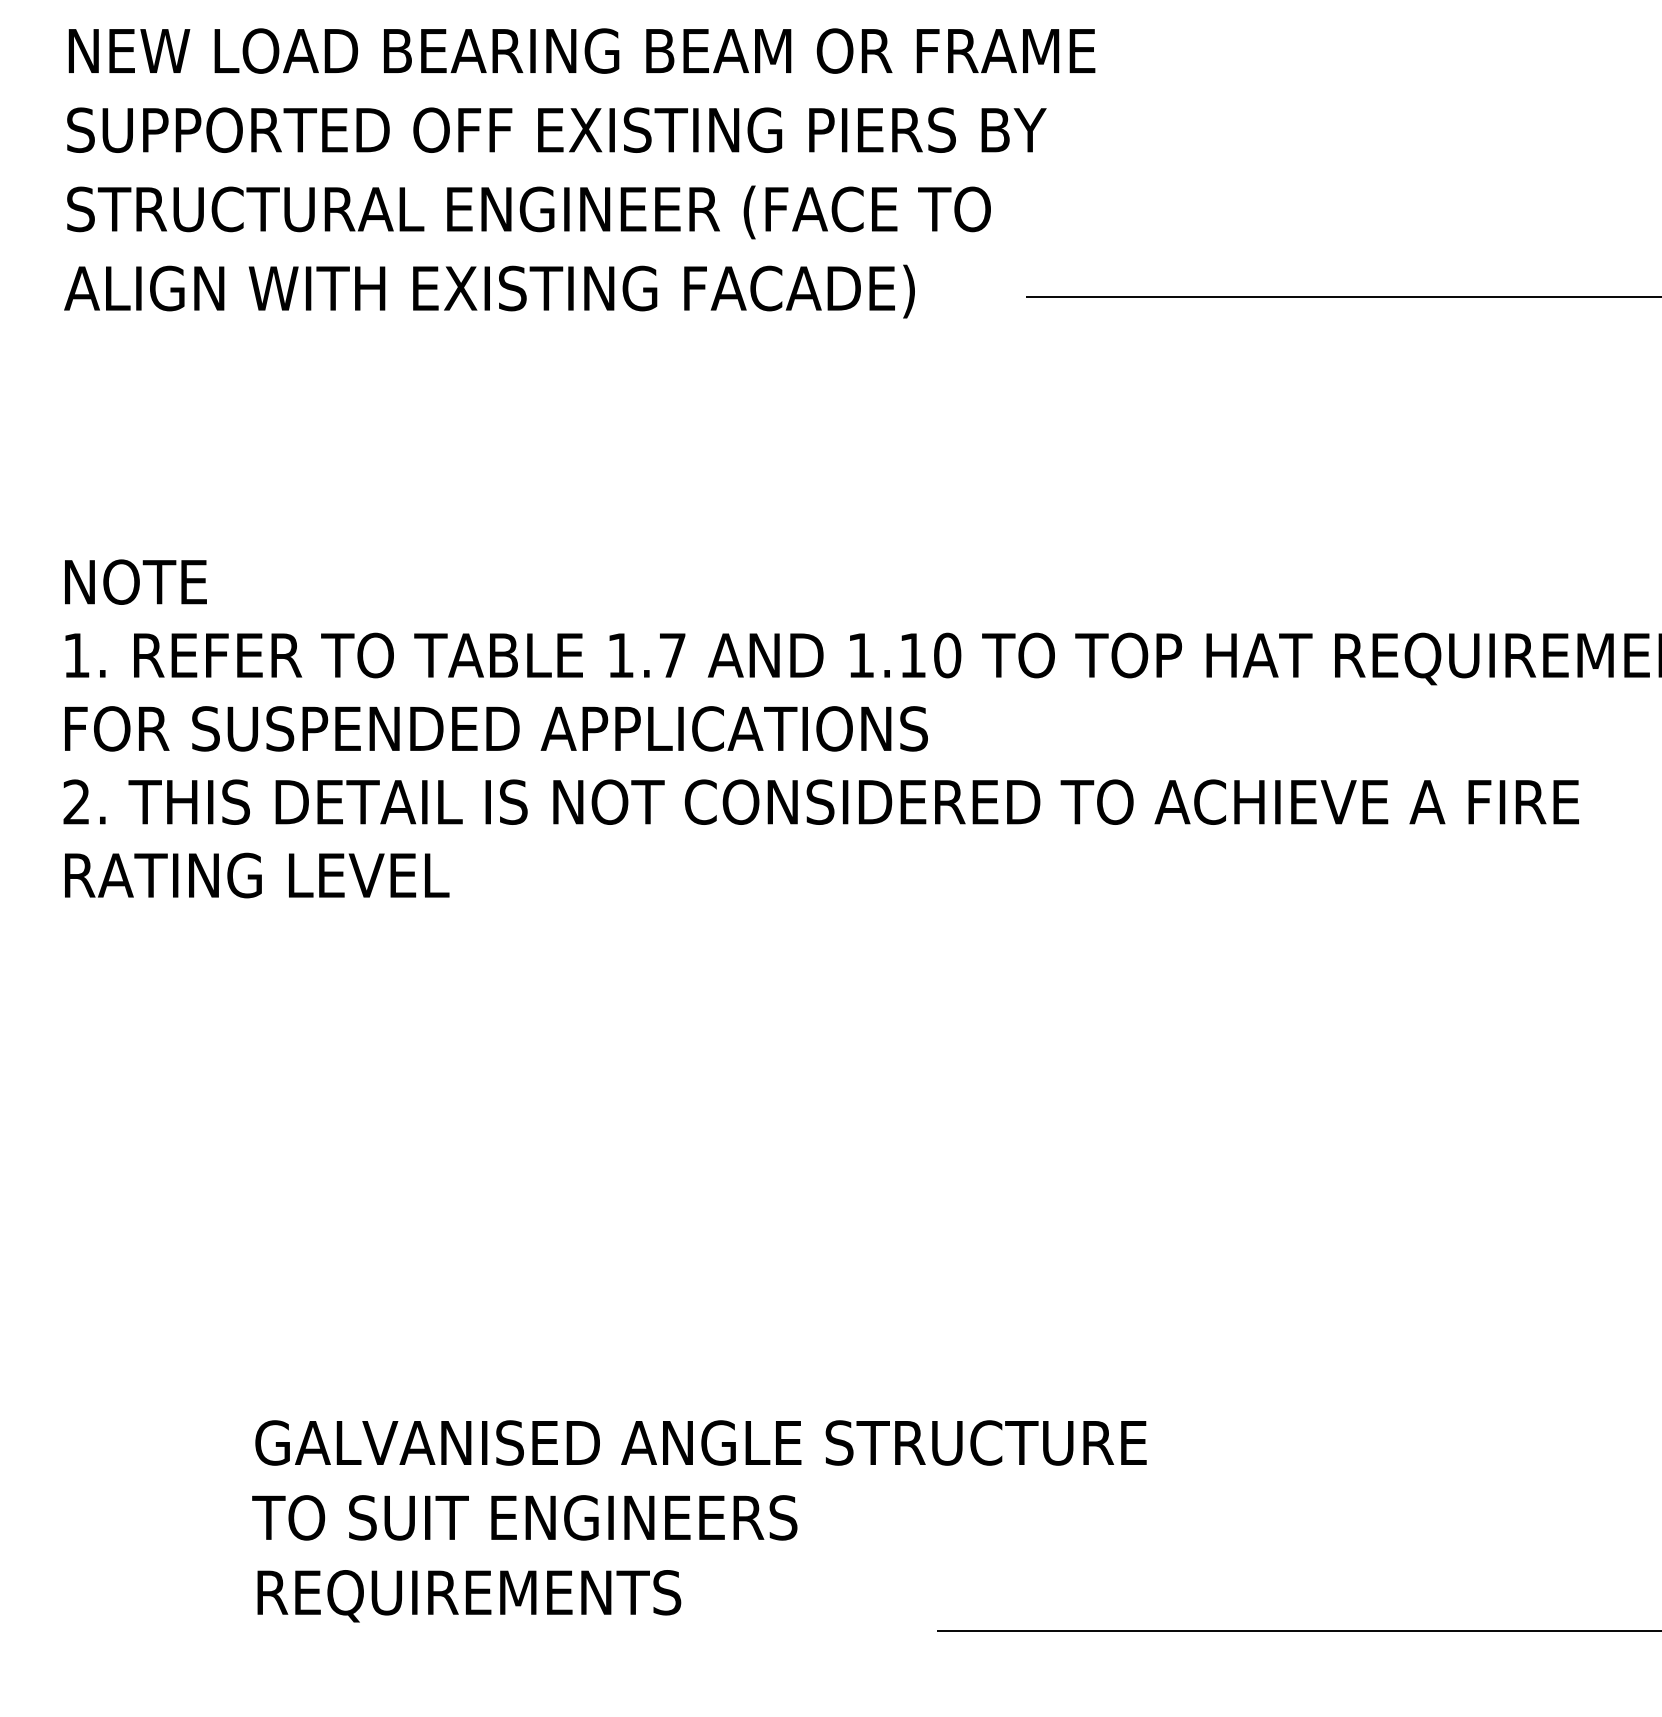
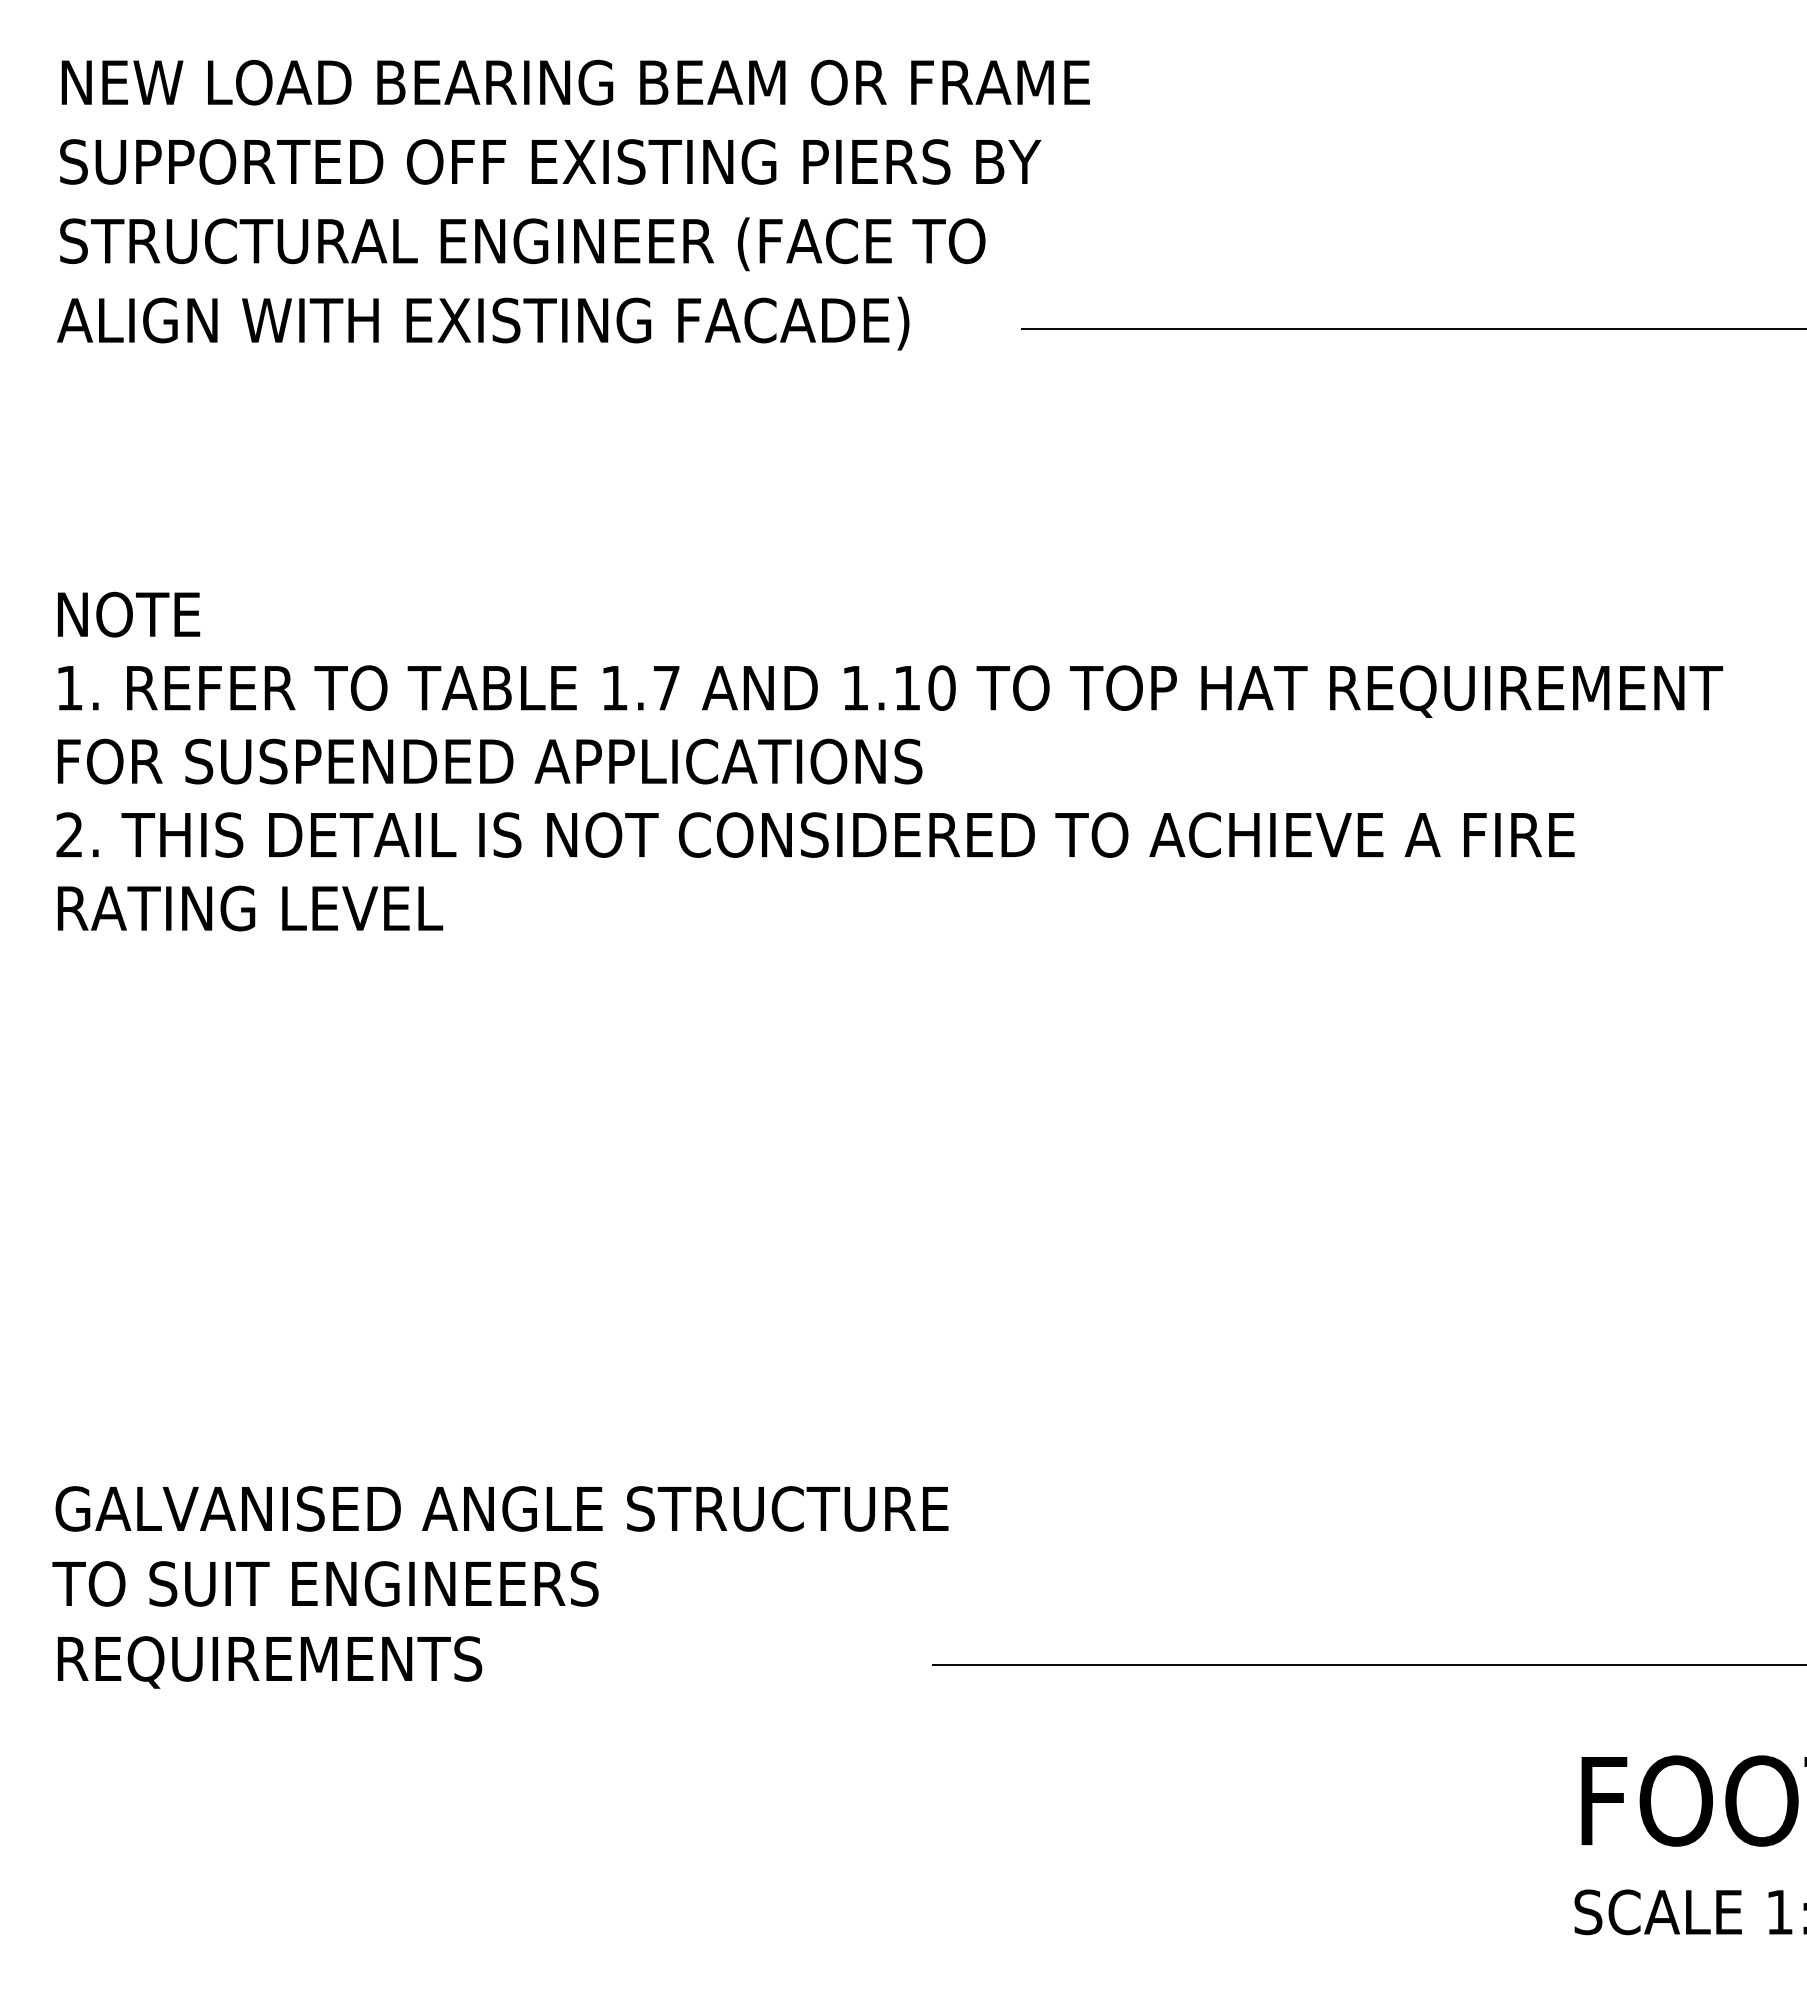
text: (699, 1521) -> (500, 1587), moved

